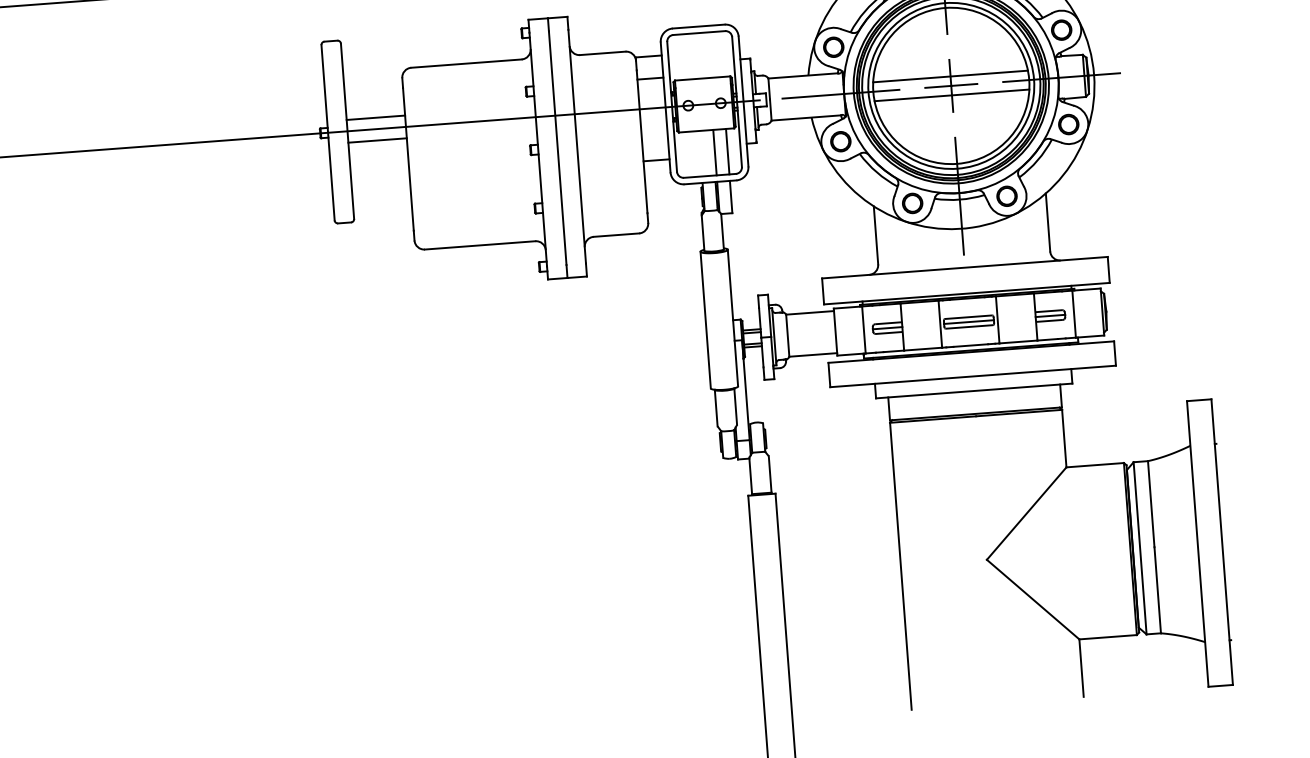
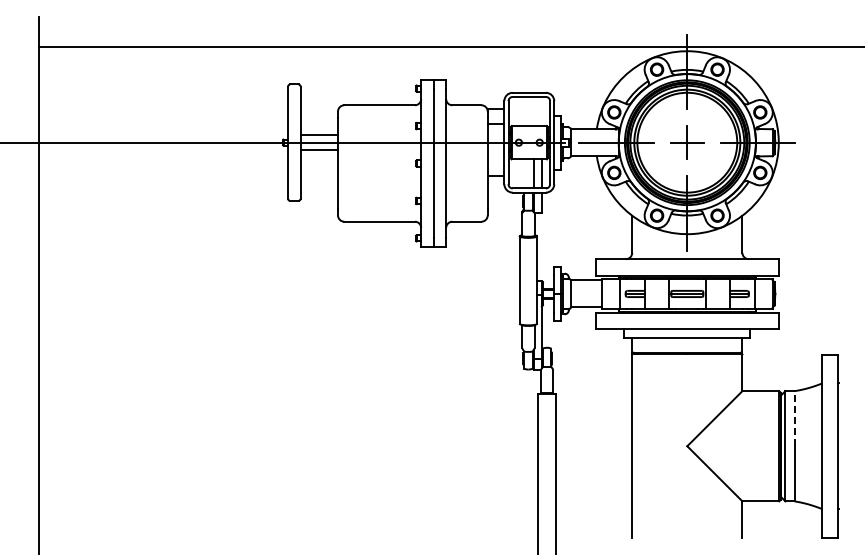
line: (949, 76) -> (686, 136), removed
line: (950, 95) -> (686, 148), removed
line: (1150, 503) -> (794, 418), solid -> dashed

